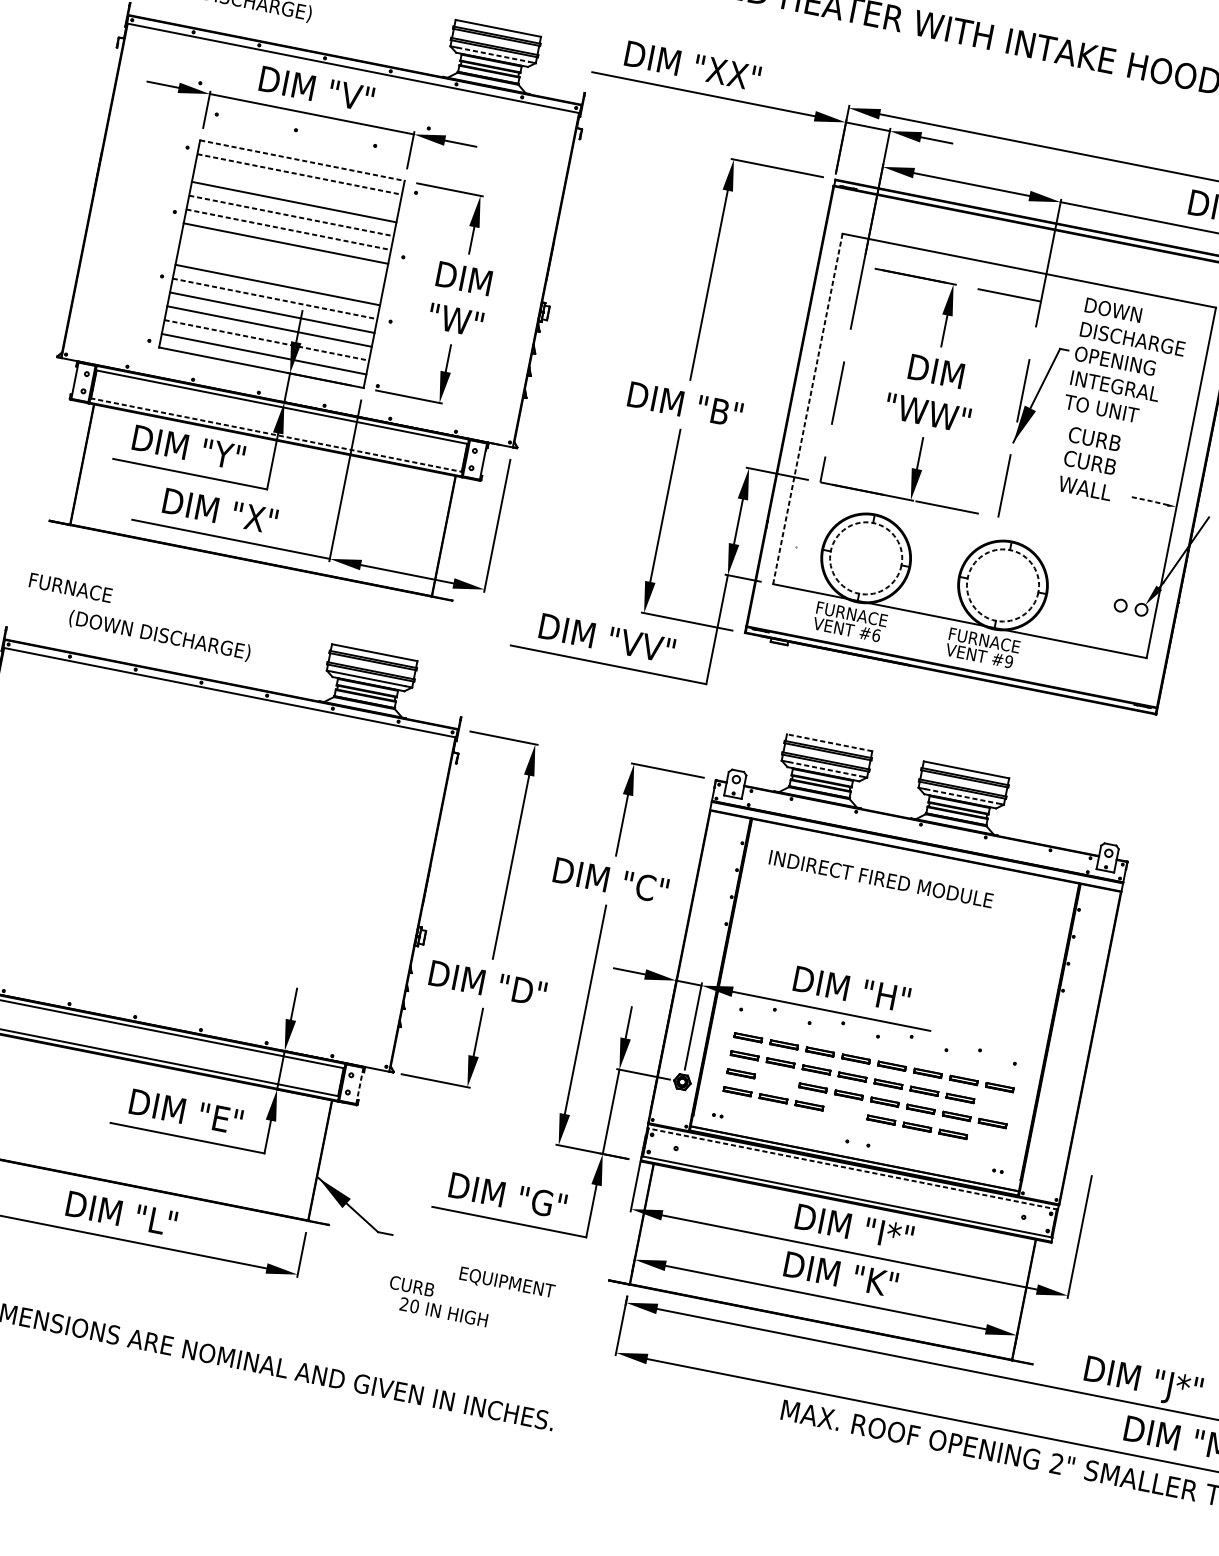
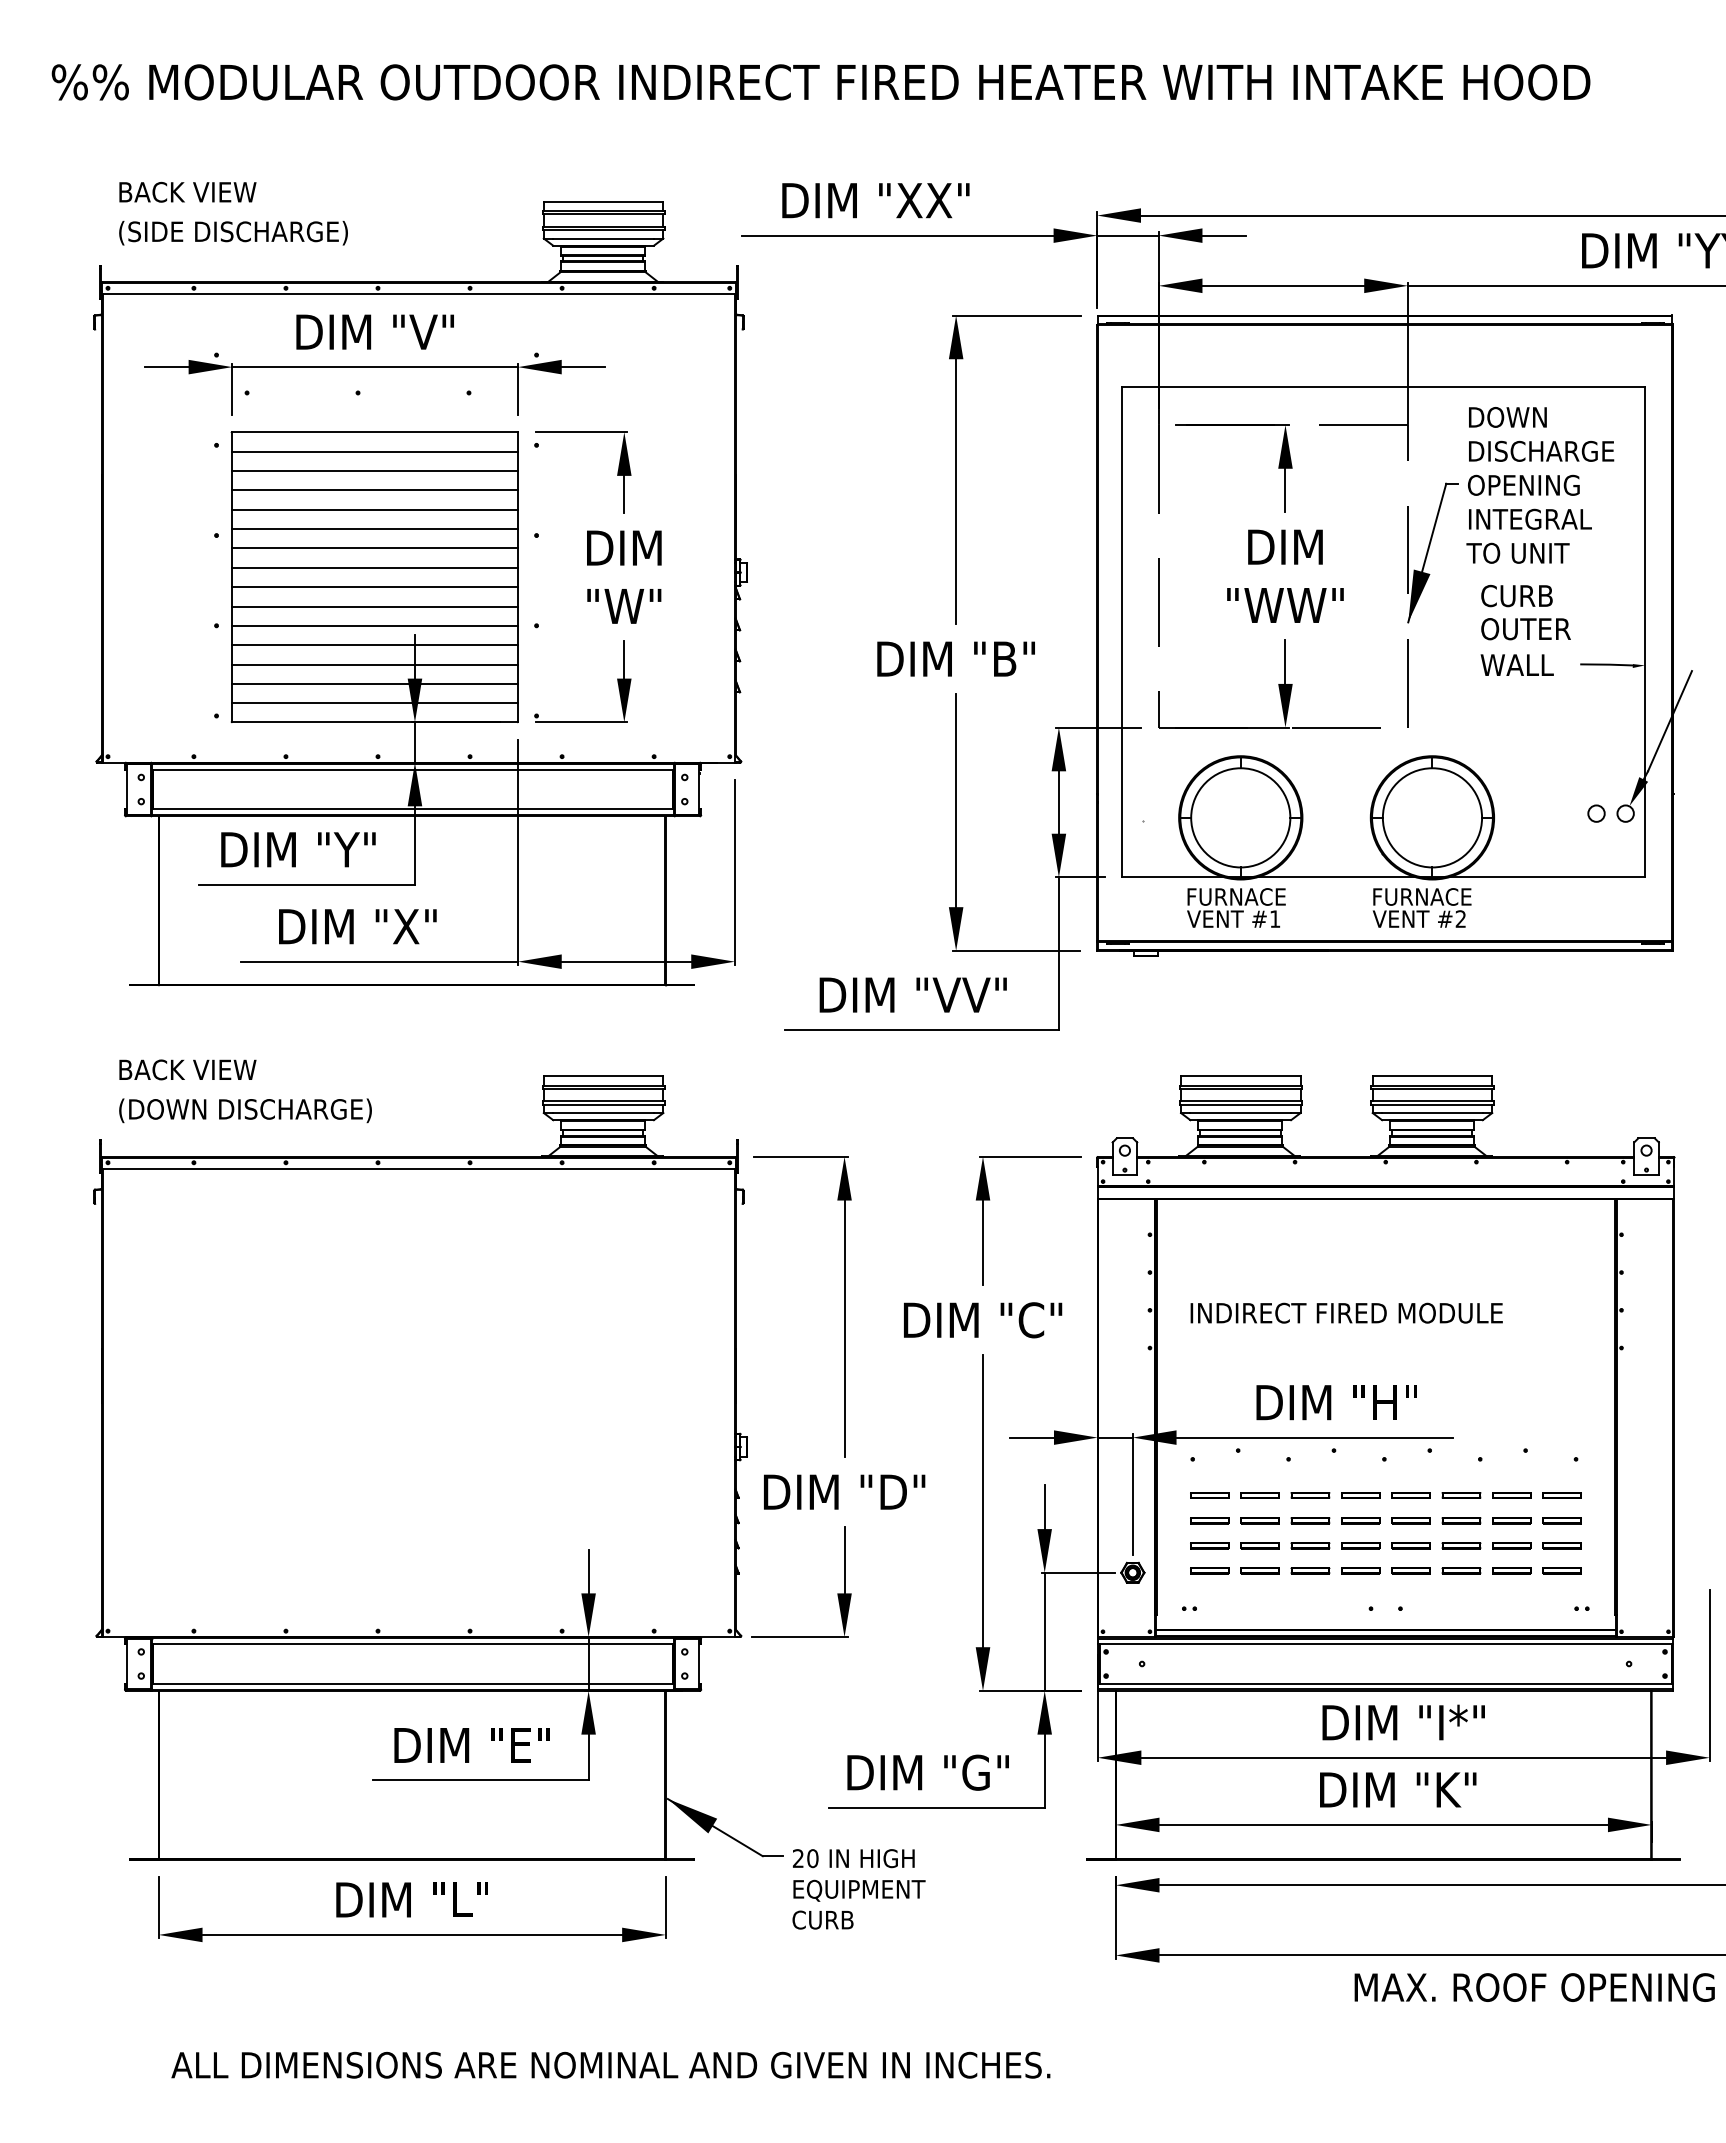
line: (493, 54) -> (604, 238), dashed -> solid
line: (302, 160) -> (375, 432), dashed -> solid
line: (300, 174) -> (375, 451), dashed -> solid
line: (296, 187) -> (374, 470), added
line: (291, 215) -> (375, 509), dashed -> solid
line: (289, 230) -> (375, 529), dashed -> solid
line: (283, 257) -> (374, 567), added
line: (280, 271) -> (374, 587), added
line: (275, 298) -> (375, 625), dashed -> solid
line: (267, 340) -> (375, 683), dashed -> solid
line: (807, 409) -> (1122, 632), dashed -> solid
line: (276, 435) -> (412, 809), dashed -> solid
text: (1098, 464) -> (1528, 629), CURB -> OUTER
line: (1149, 500) -> (1607, 664), dashed -> solid
circle: (866, 558) -> (1240, 817), dashed -> solid
circle: (1003, 585) -> (1432, 817), dashed -> solid
text: (79, 589) -> (188, 1069), FURNACE -> BACK VIEW
text: (159, 635) -> (245, 1110), moved
text: (876, 635) -> (1275, 919), #6 -> #1
text: (1008, 662) -> (1460, 919), #9 -> #2
line: (829, 743) -> (1240, 1076), dashed -> solid
line: (824, 769) -> (1241, 1113), dashed -> solid
line: (961, 796) -> (1432, 1113), dashed -> solid
text: (881, 878) -> (1346, 1312), moved
part: (776, 1080) -> (1259, 1545), added
line: (360, 1086) -> (699, 1664), dashed -> solid
part: (995, 1105) -> (1561, 1520), added
part: (845, 1112) -> (1360, 1570), added
part: (988, 1141) -> (1561, 1570), added
line: (852, 1169) -> (1385, 1644), dashed -> solid
text: (507, 1283) -> (859, 1890), moved
text: (443, 1312) -> (853, 1858), moved

